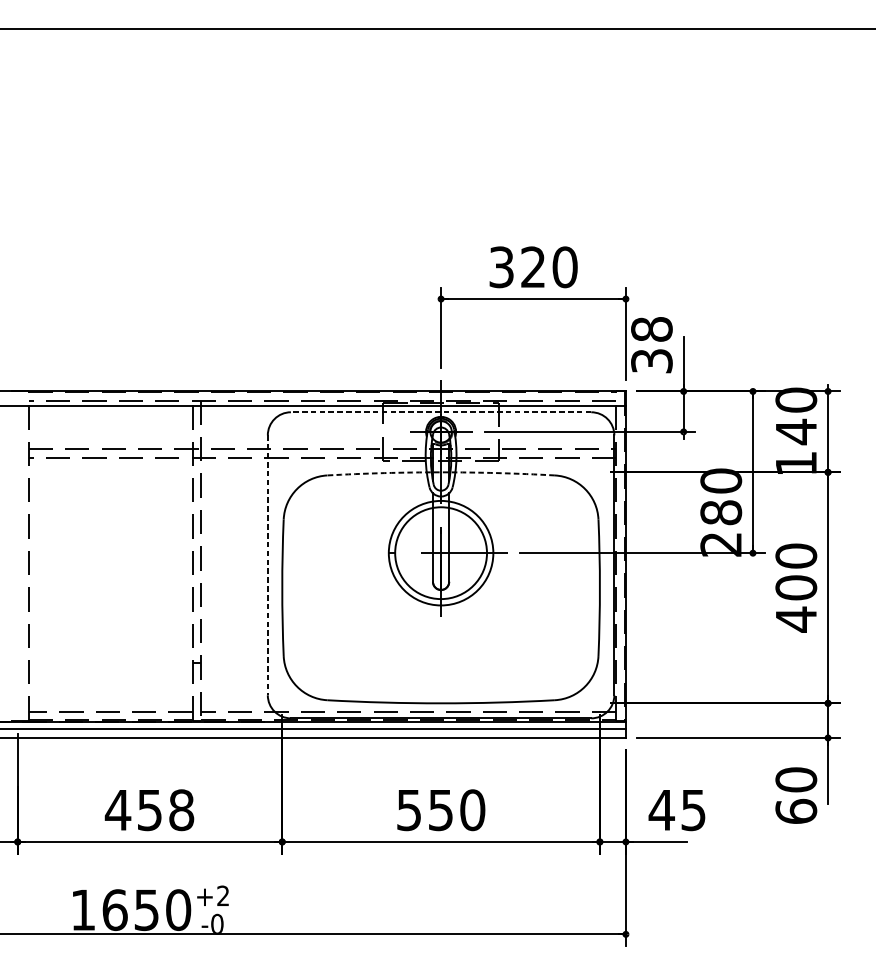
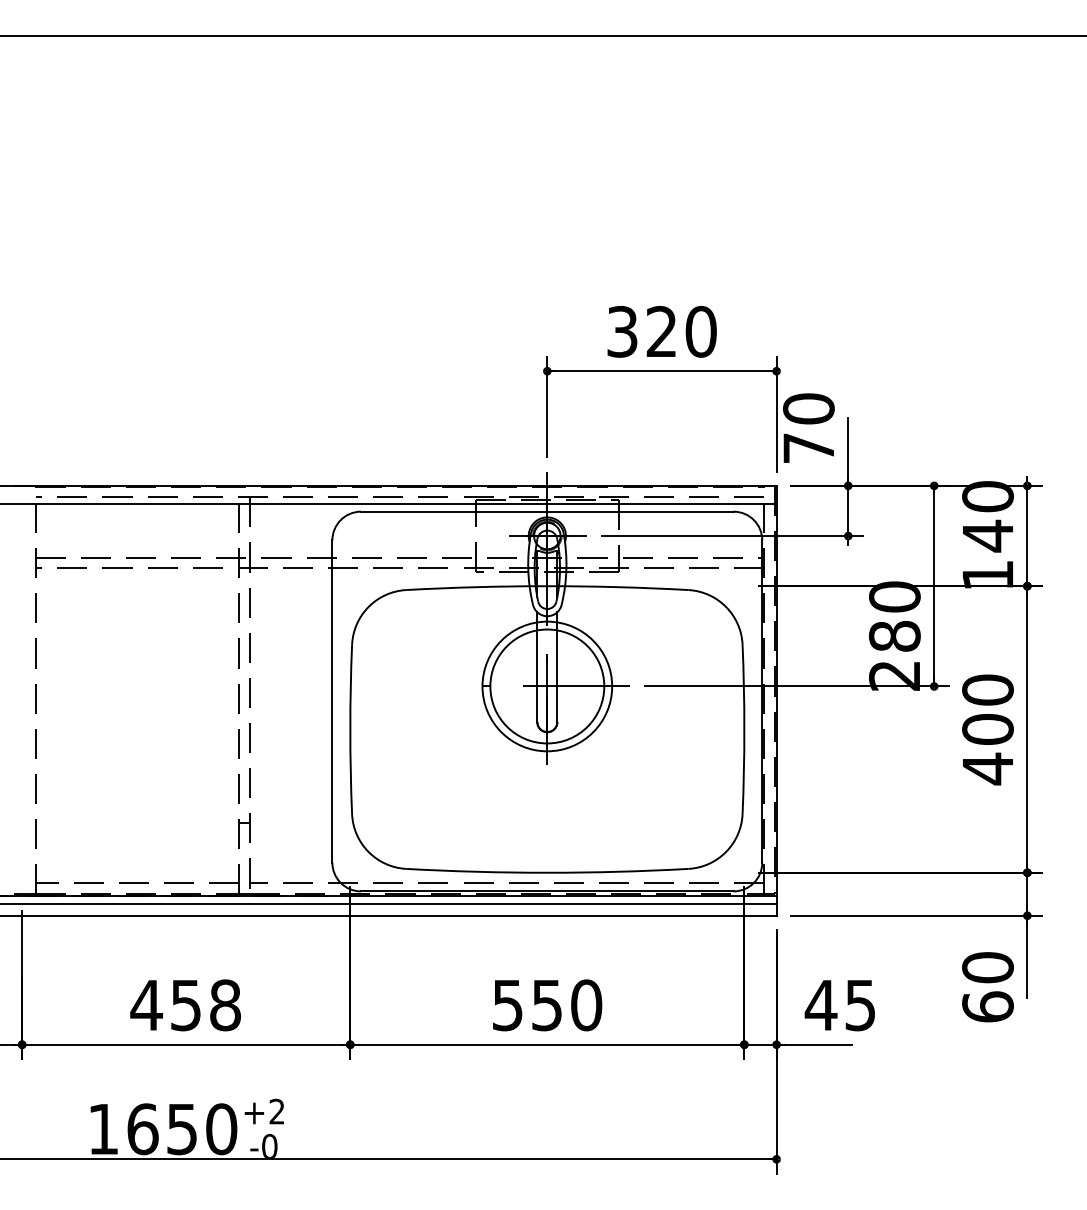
text: (651, 345) -> (808, 428), 38 -> 70
line: (440, 412) -> (546, 511), dashed -> solid
arc: (441, 472) -> (547, 586), dashed -> solid
line: (267, 566) -> (332, 702), dashed -> solid

